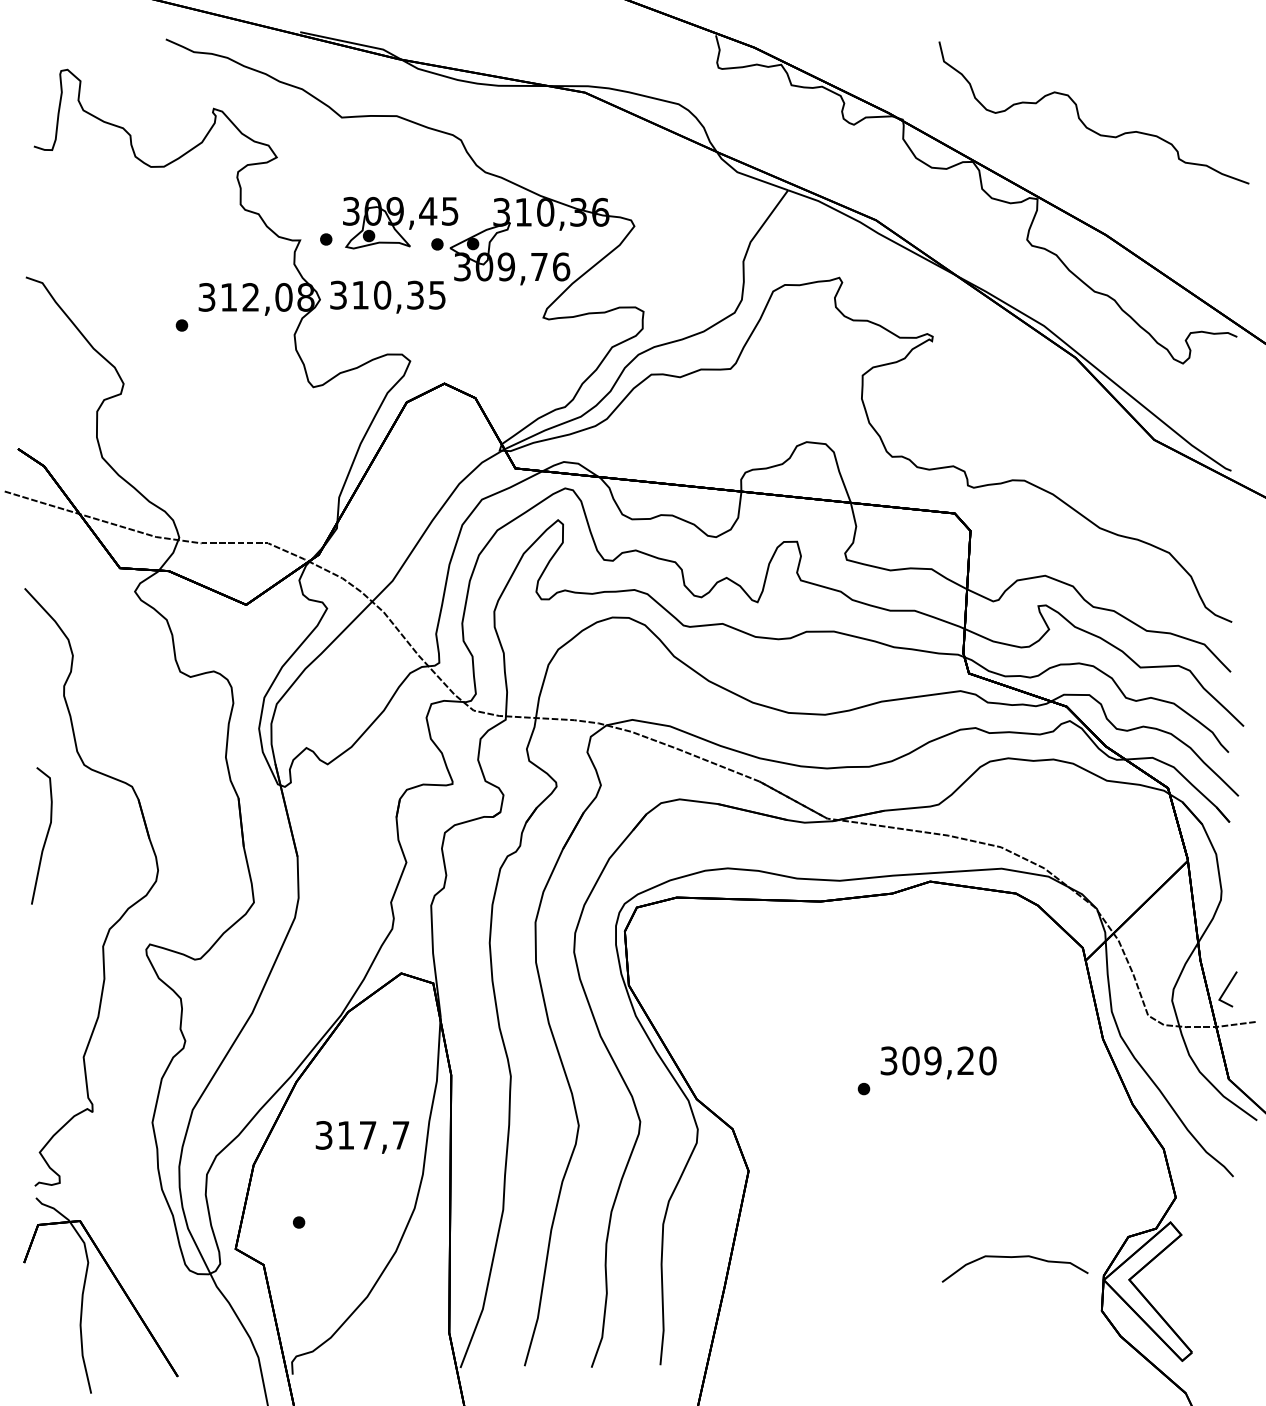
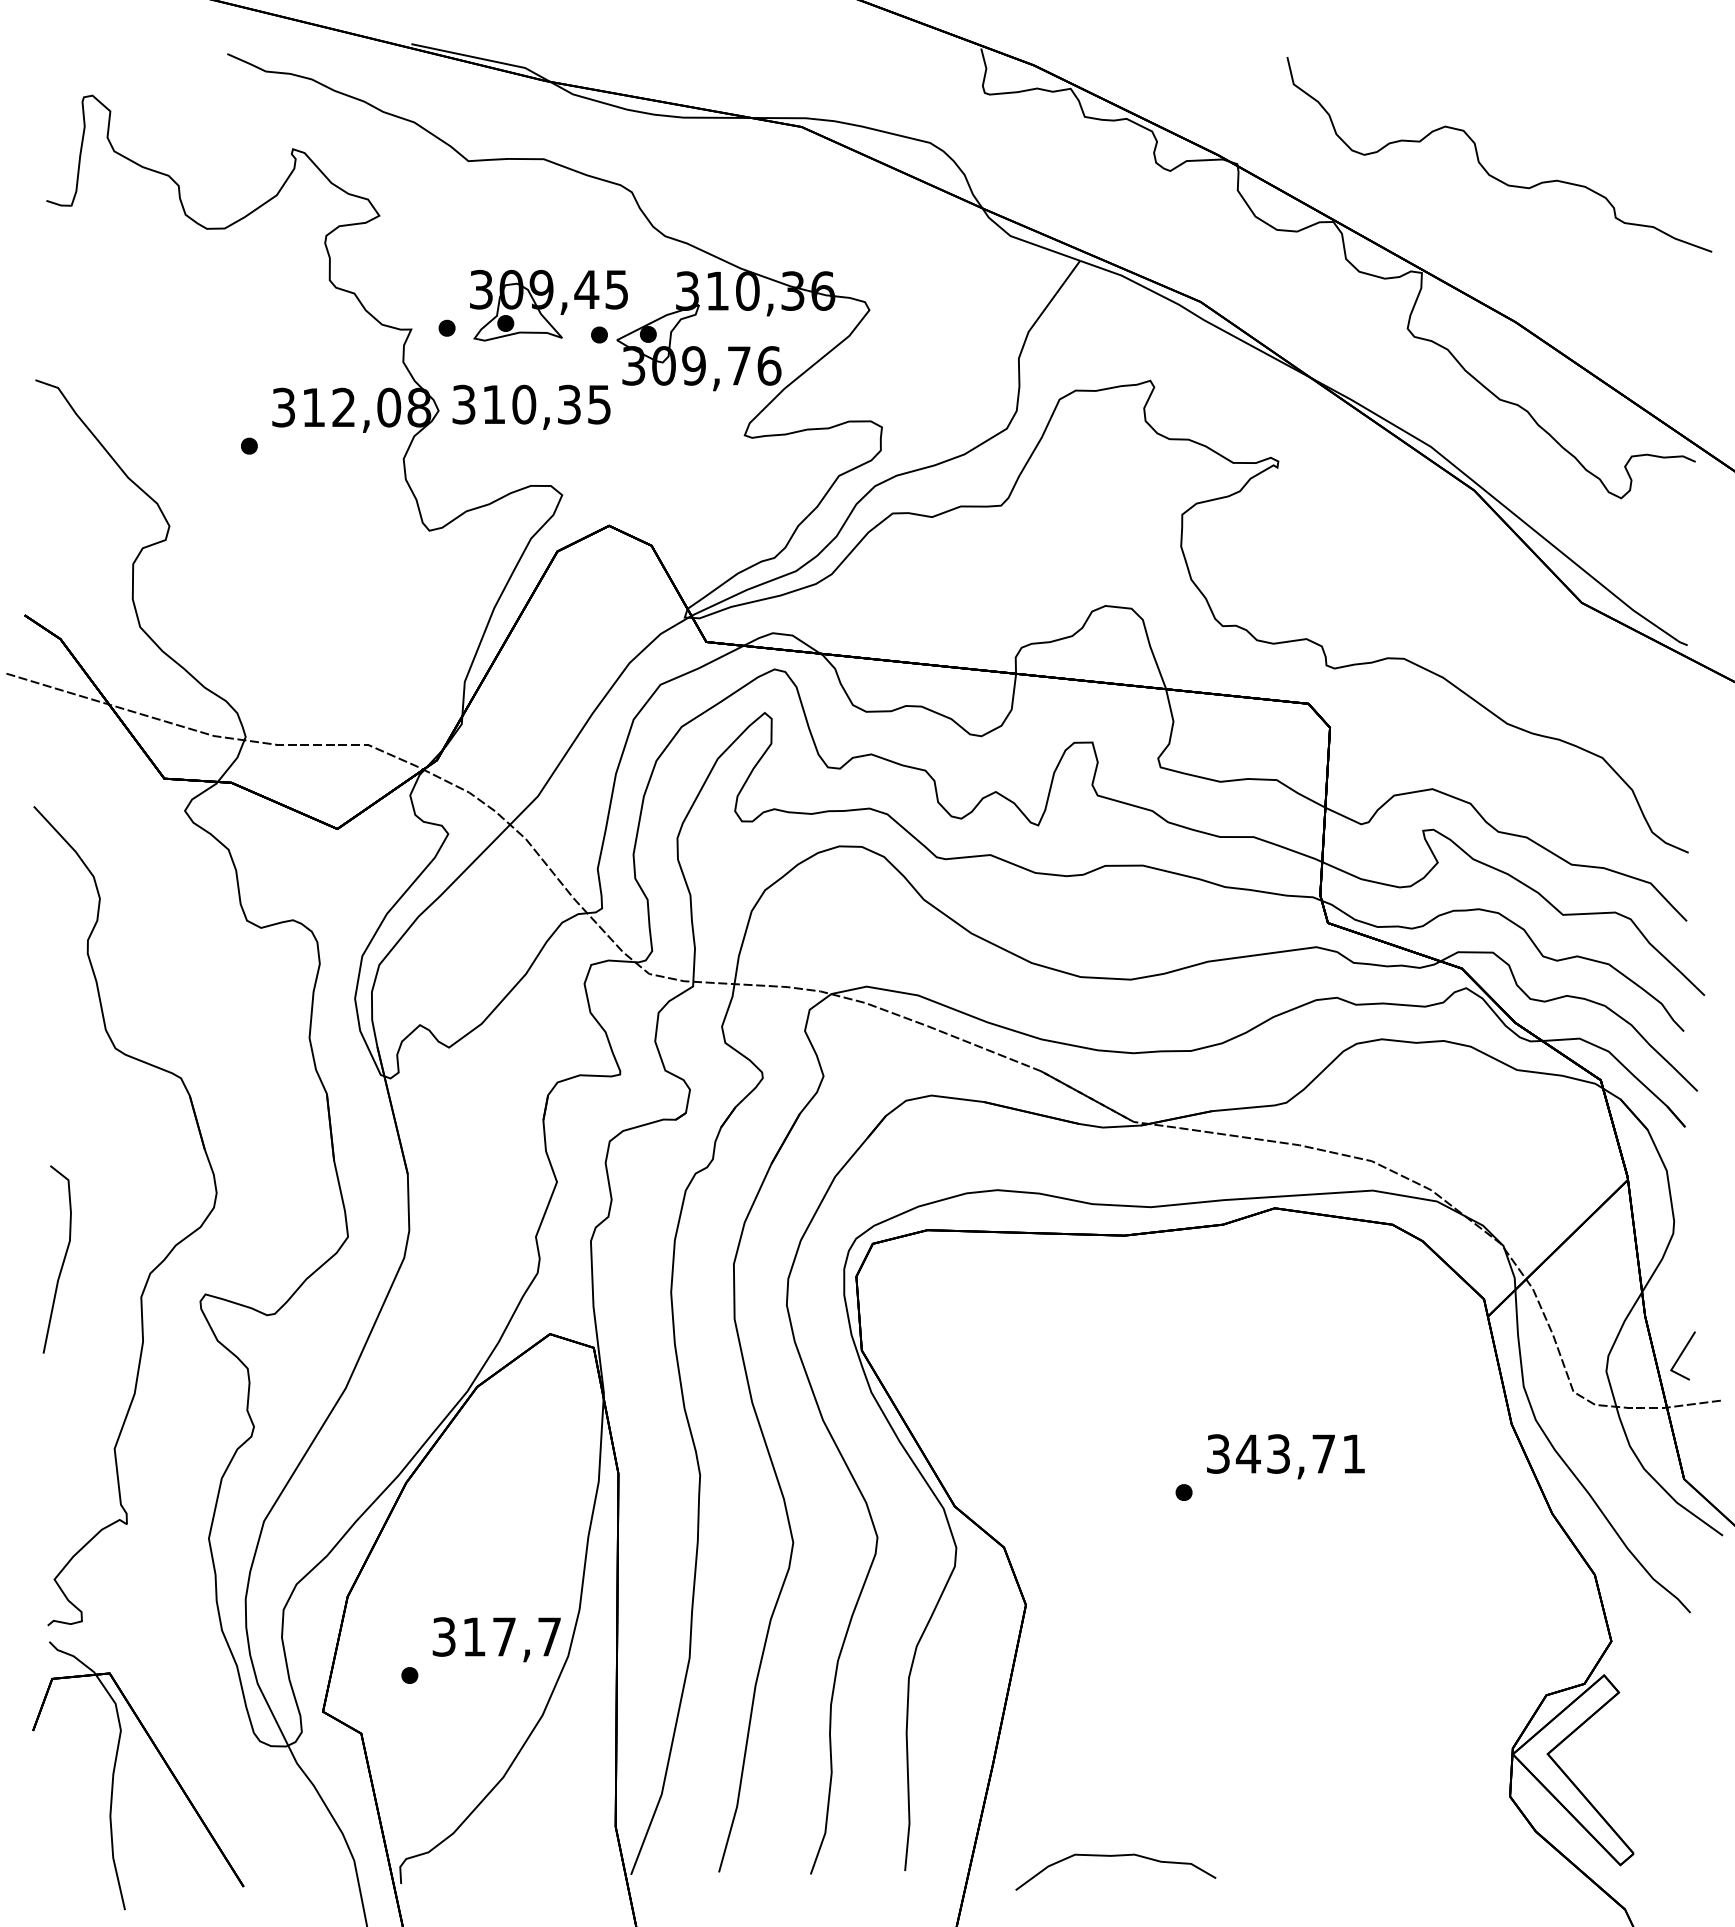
curve: (45, 836) -> (62, 1260), moved
text: (948, 1060) -> (1299, 1453), 309,20 -> 343,71
text: (362, 1137) -> (496, 1639), moved
curve: (1014, 1257) -> (1114, 1856), moved

